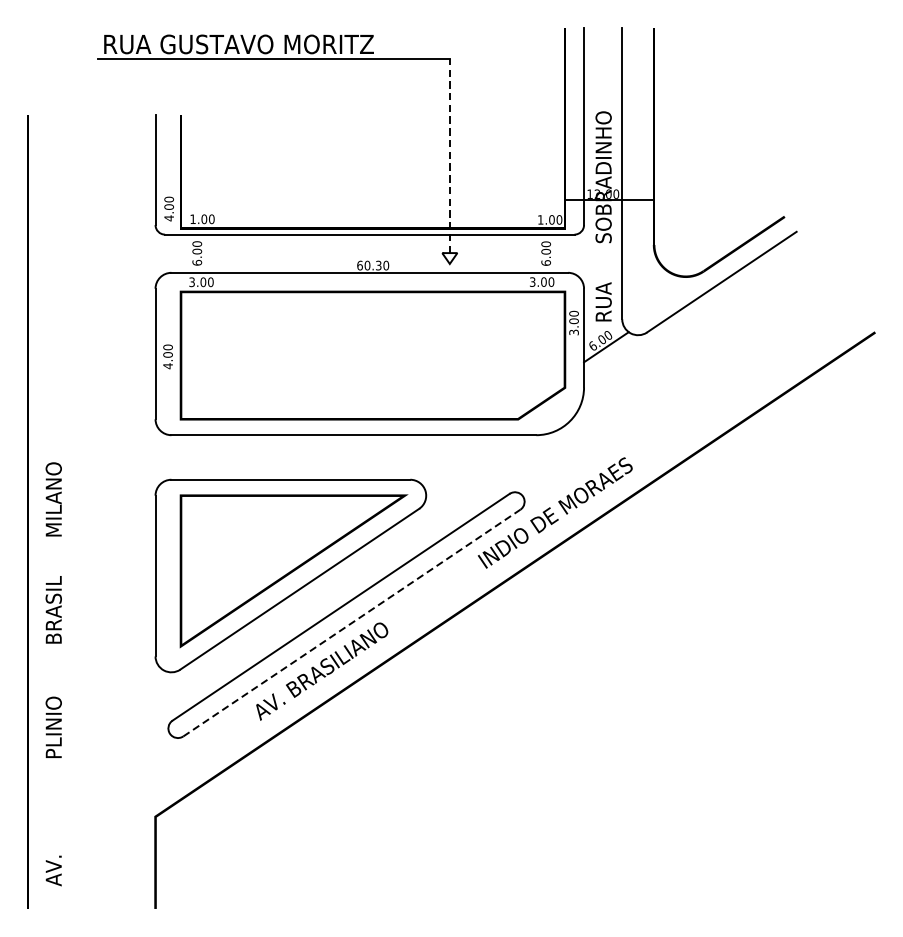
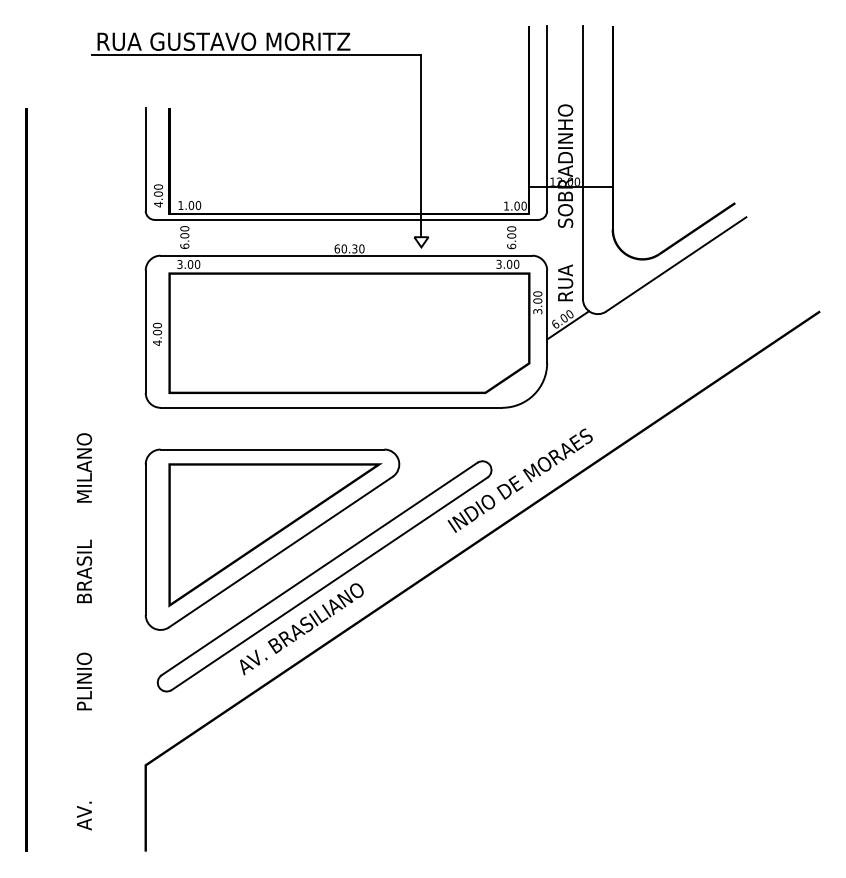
line: (449, 155) -> (421, 145), dashed -> solid
line: (352, 622) -> (330, 583), dashed -> solid
text: (53, 673) -> (84, 631), moved

